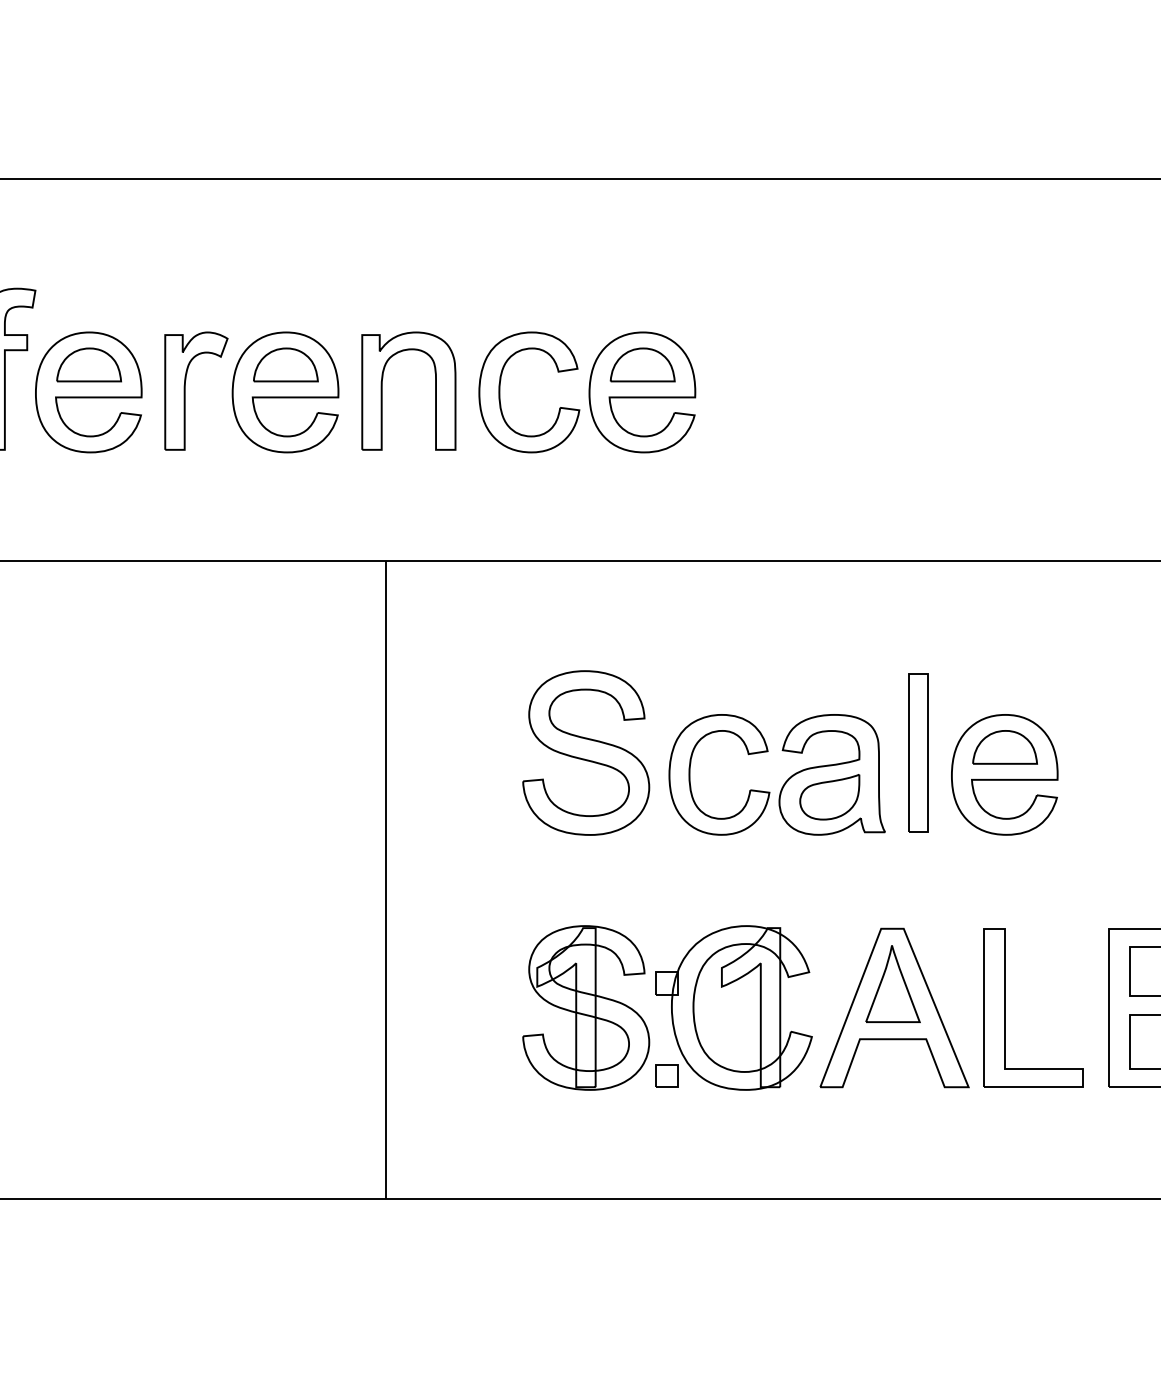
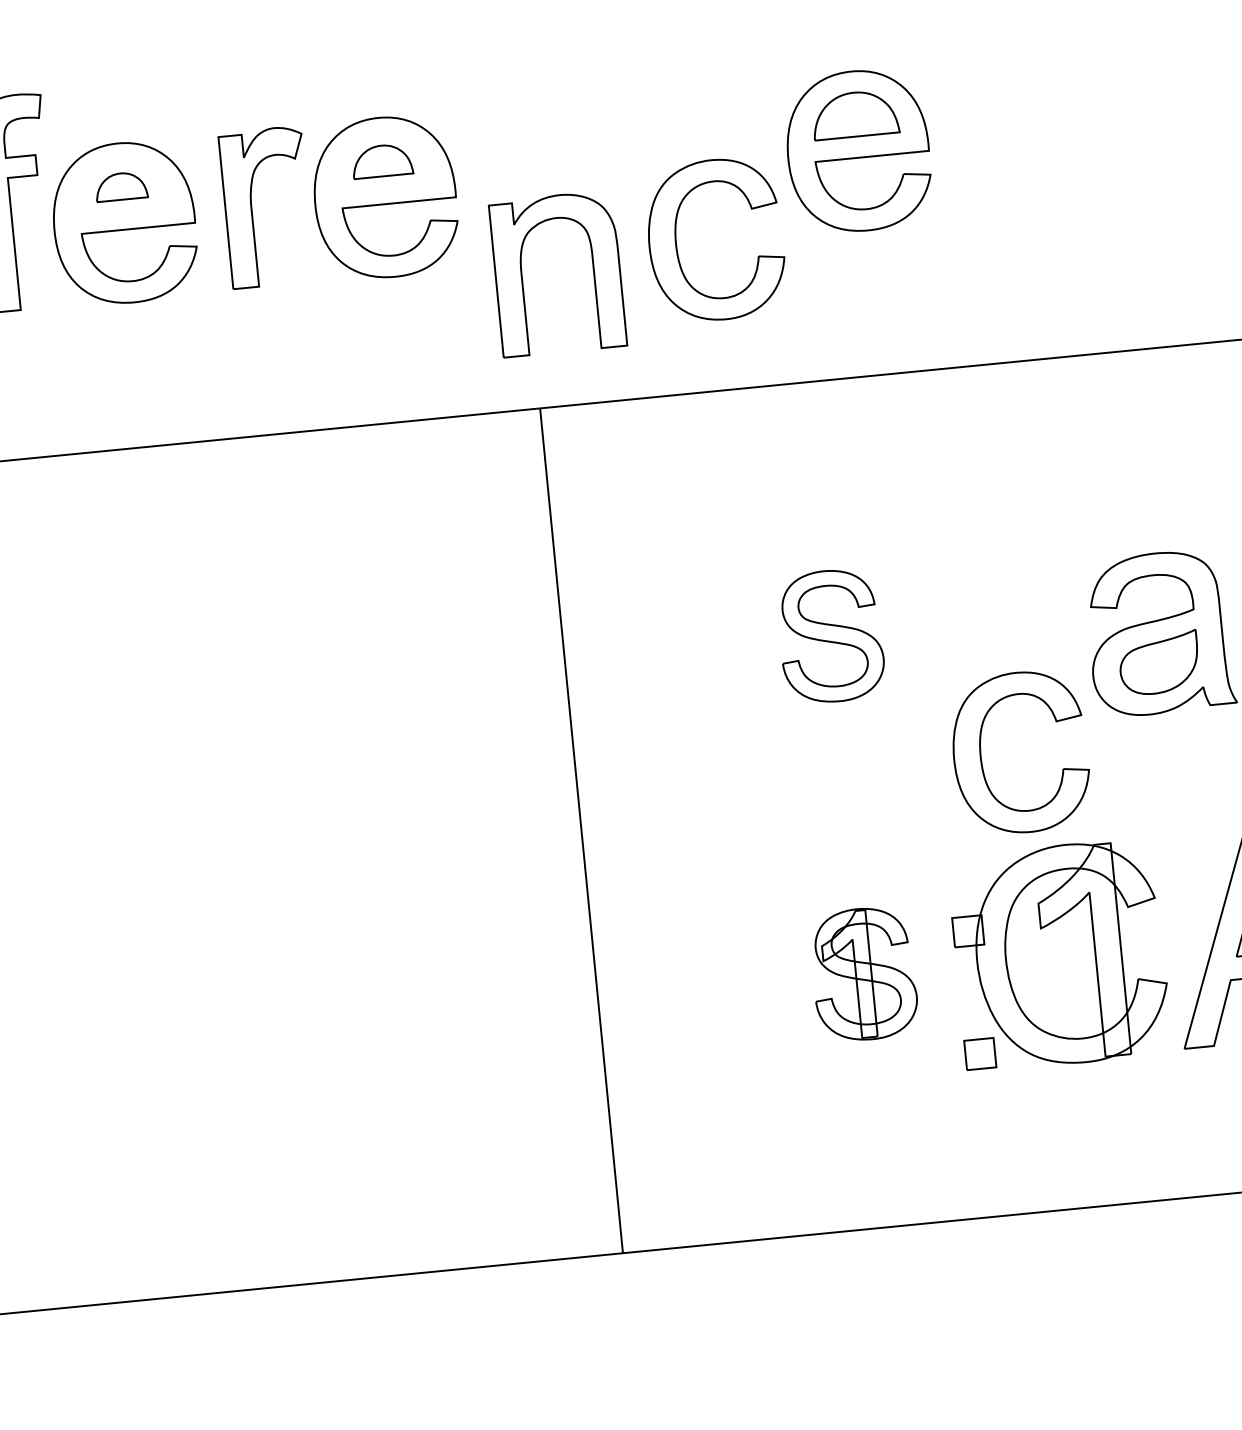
part: (88, 364) -> (120, 186), size x0.6
part: (285, 364) -> (381, 160), size x0.7
part: (382, 390) -> (522, 276), moved
part: (500, 392) -> (677, 243), moved
part: (586, 752) -> (831, 635), size x0.6
part: (690, 774) -> (982, 755), moved
part: (586, 1007) -> (864, 973), size x0.6

